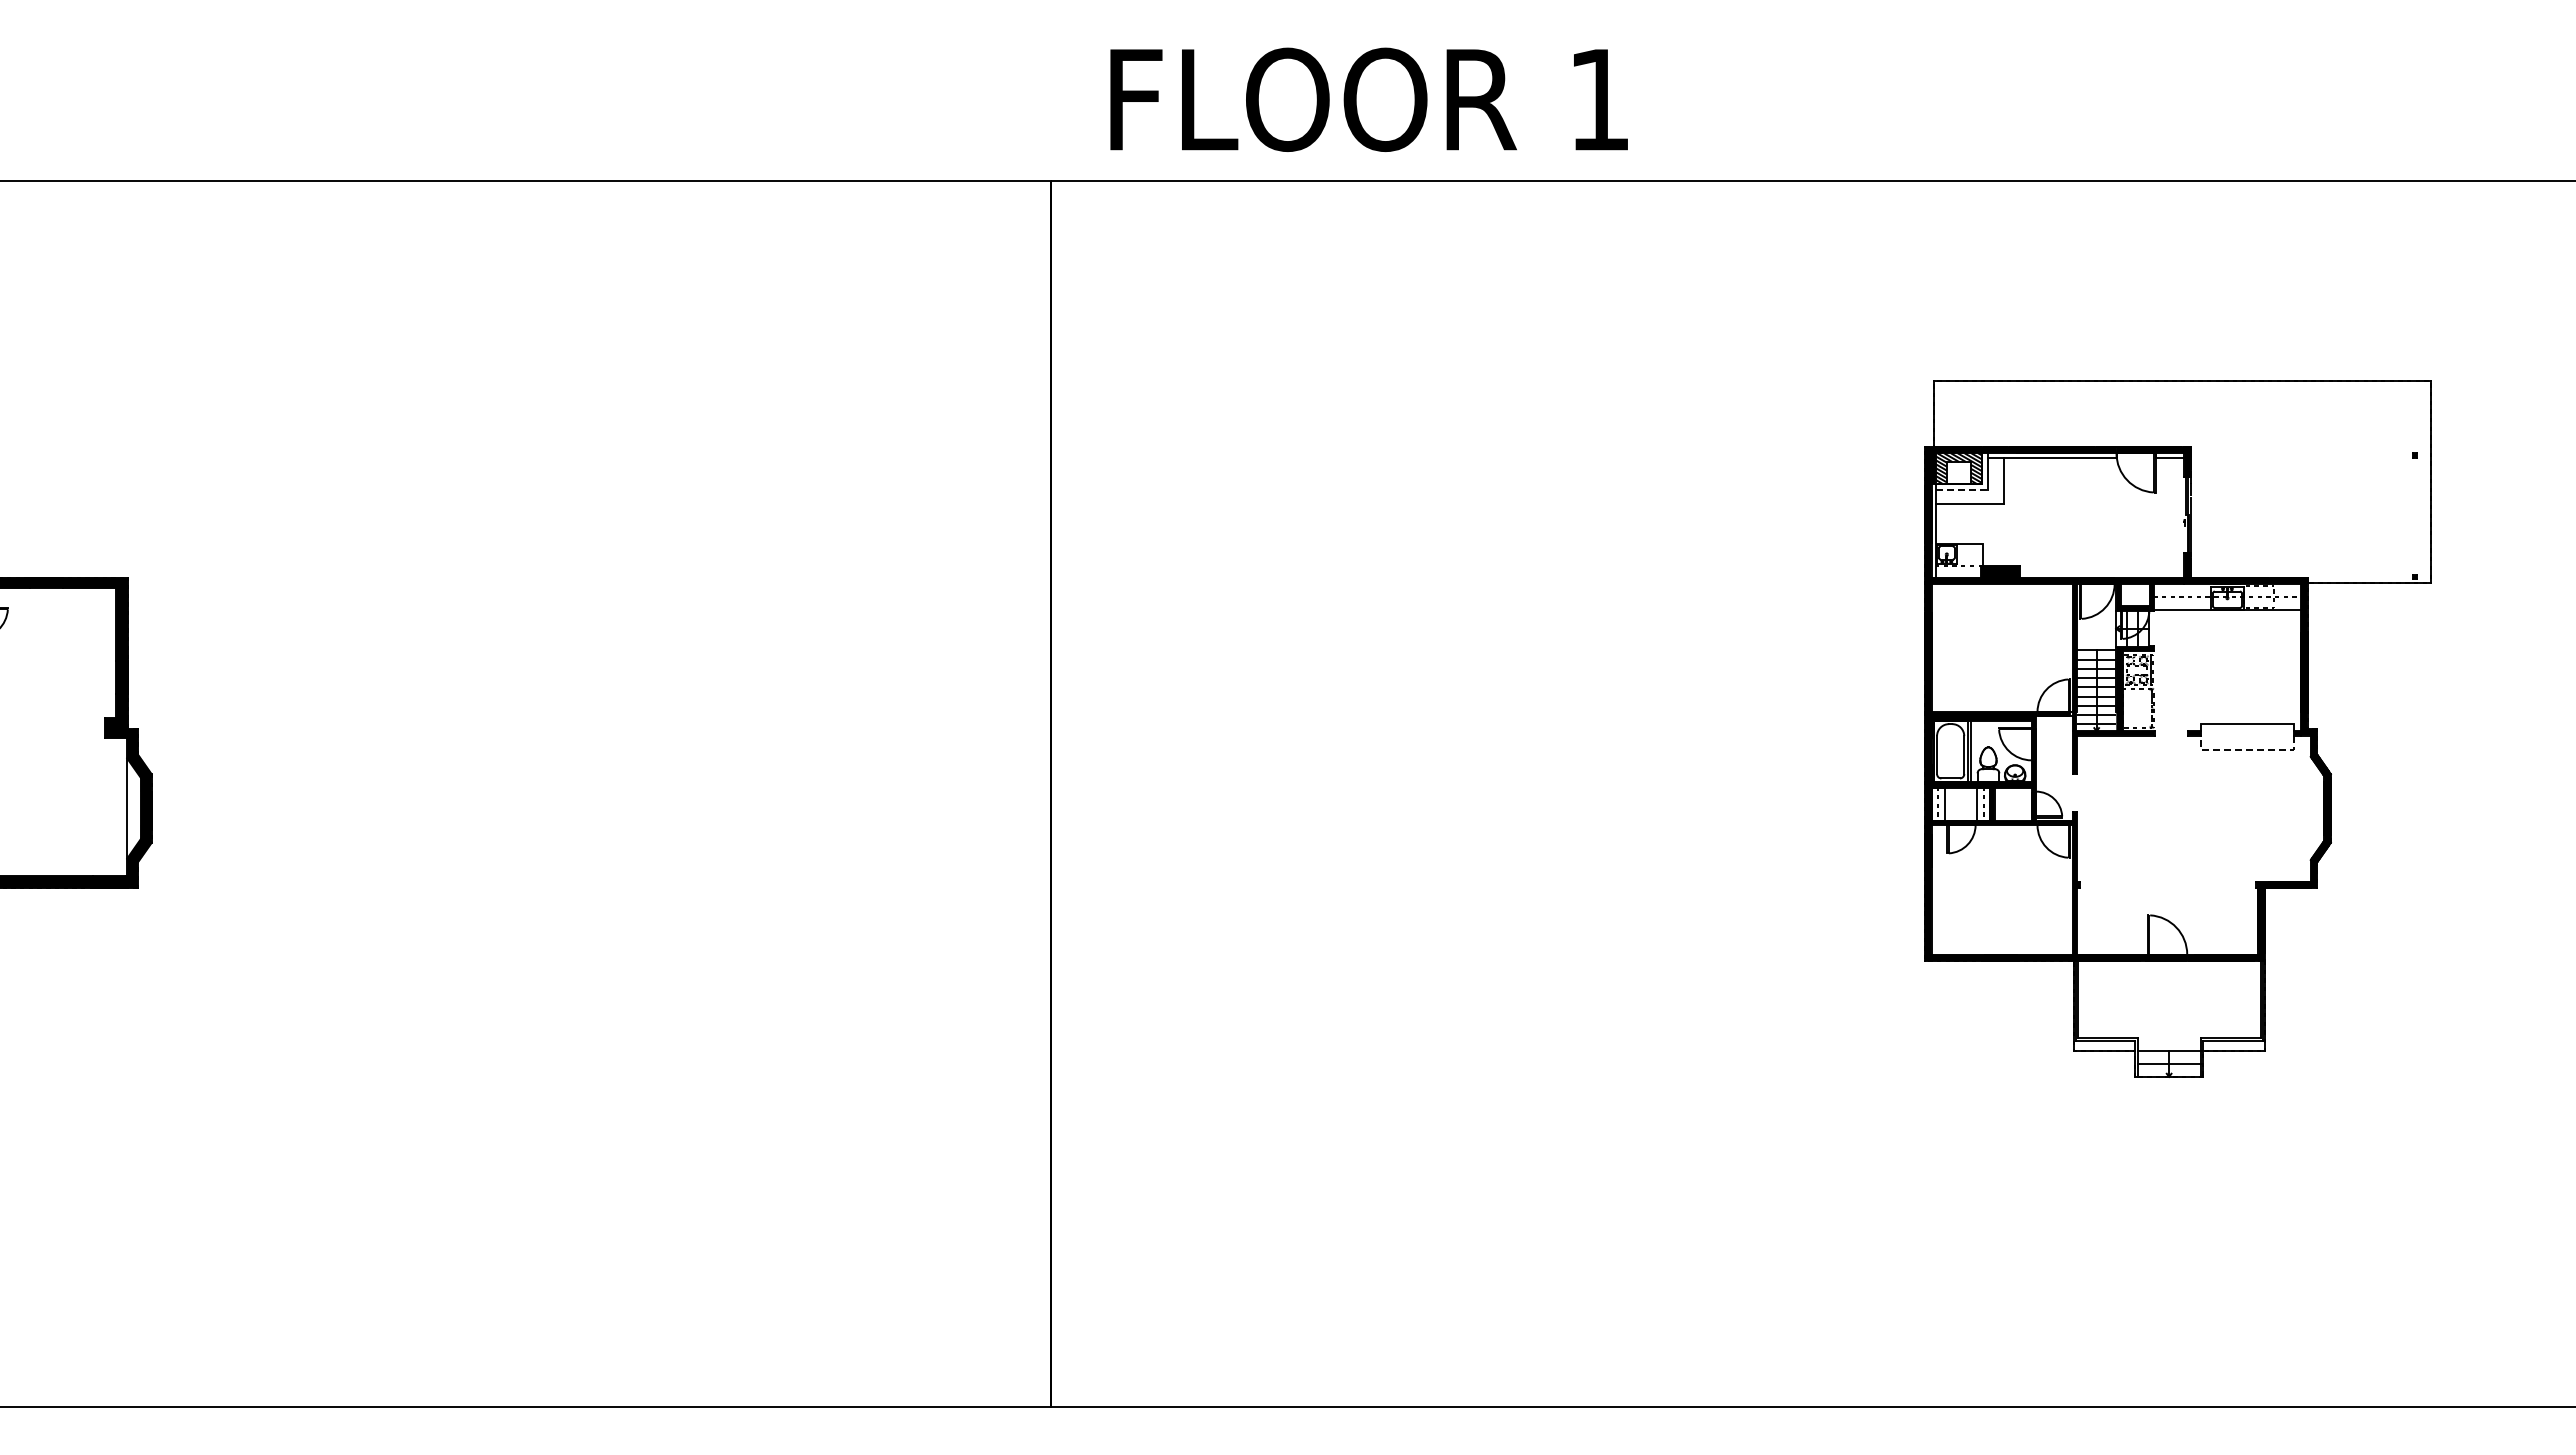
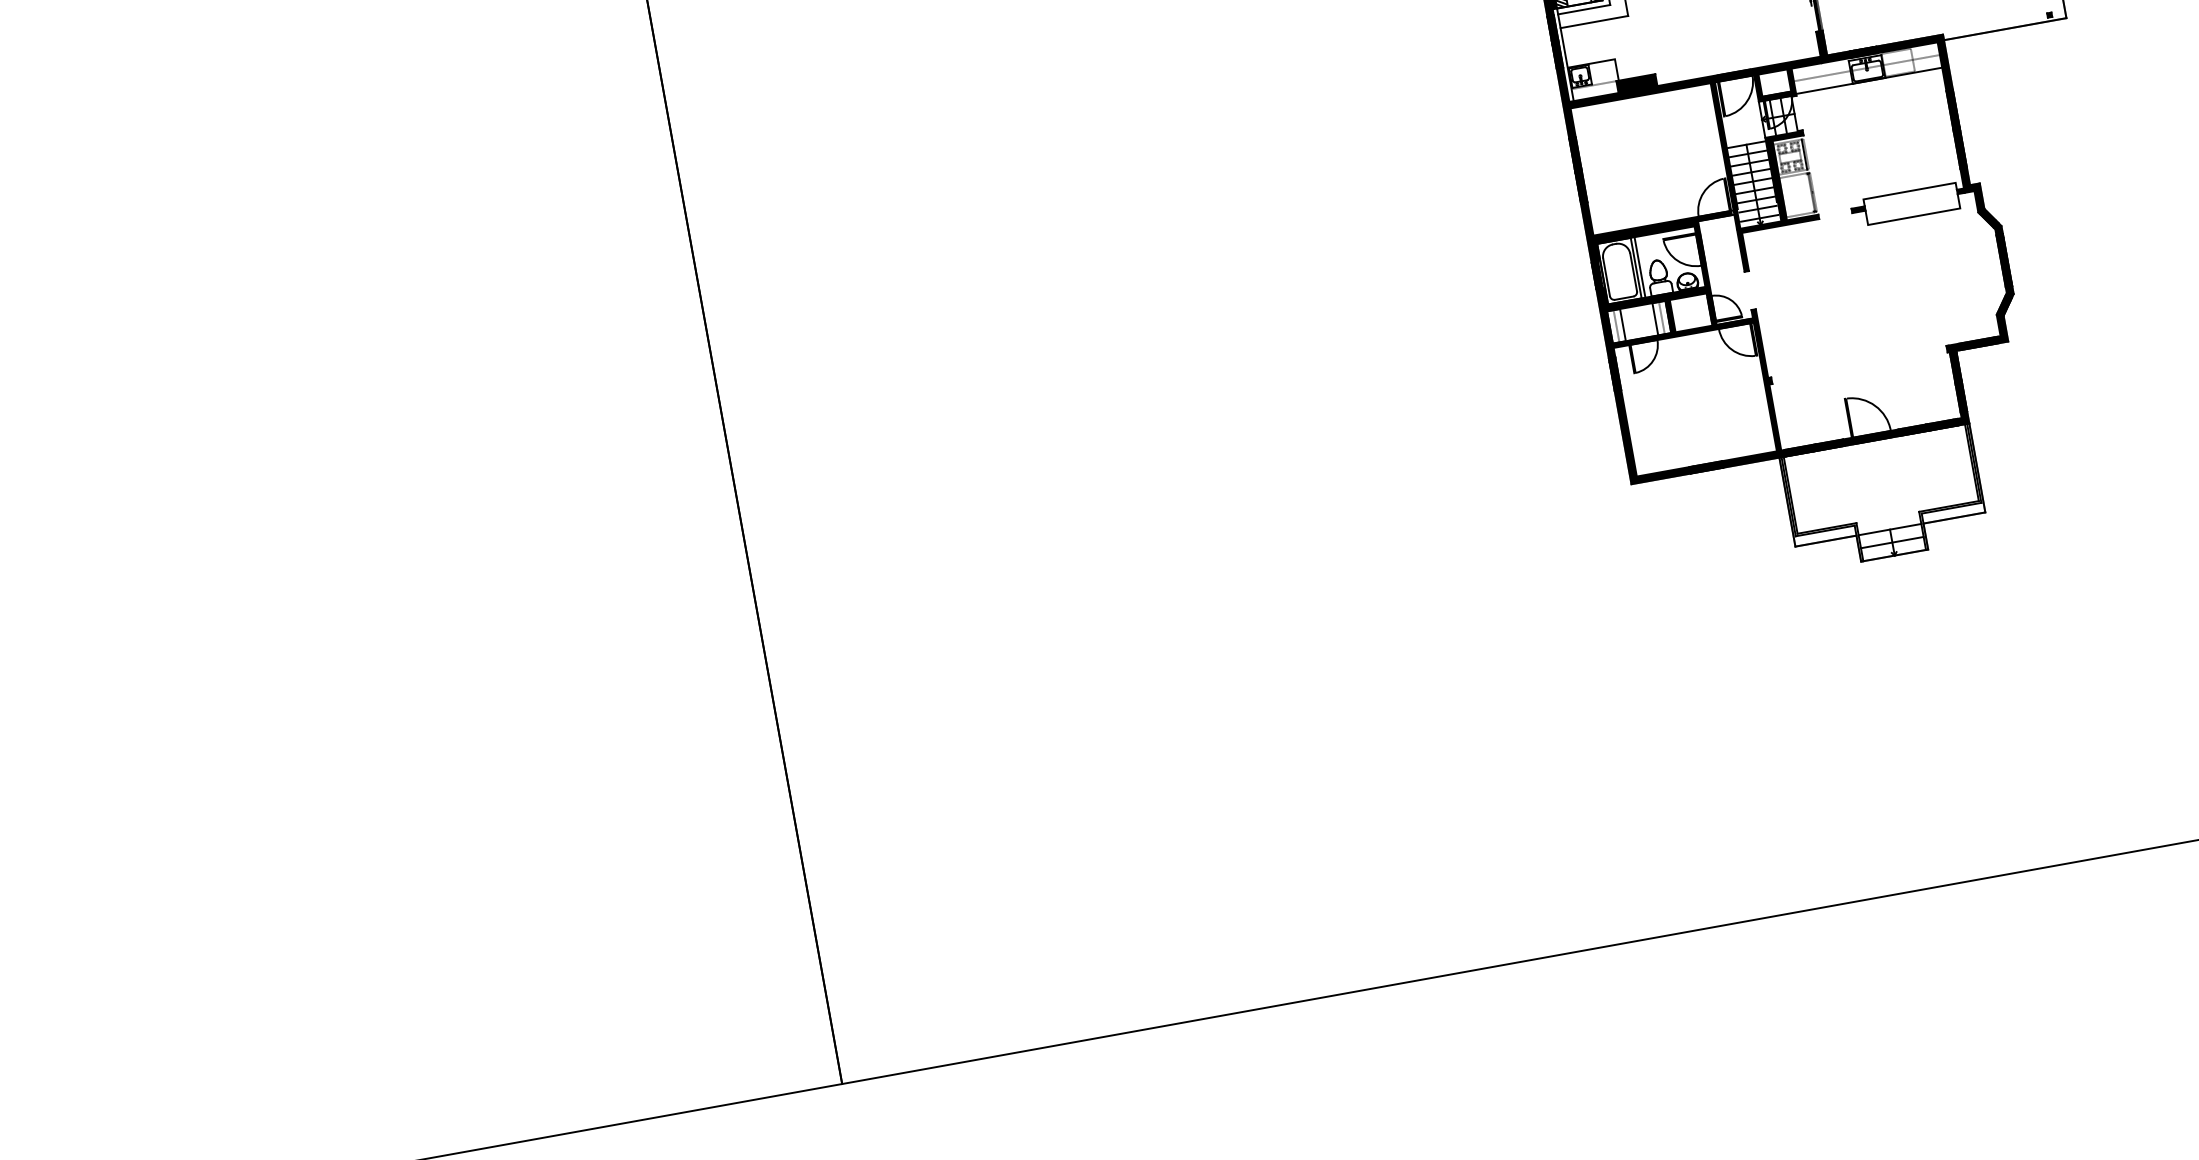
line: (1962, 490) -> (1584, 9), dashed -> solid
line: (2247, 749) -> (1914, 216), dashed -> solid

